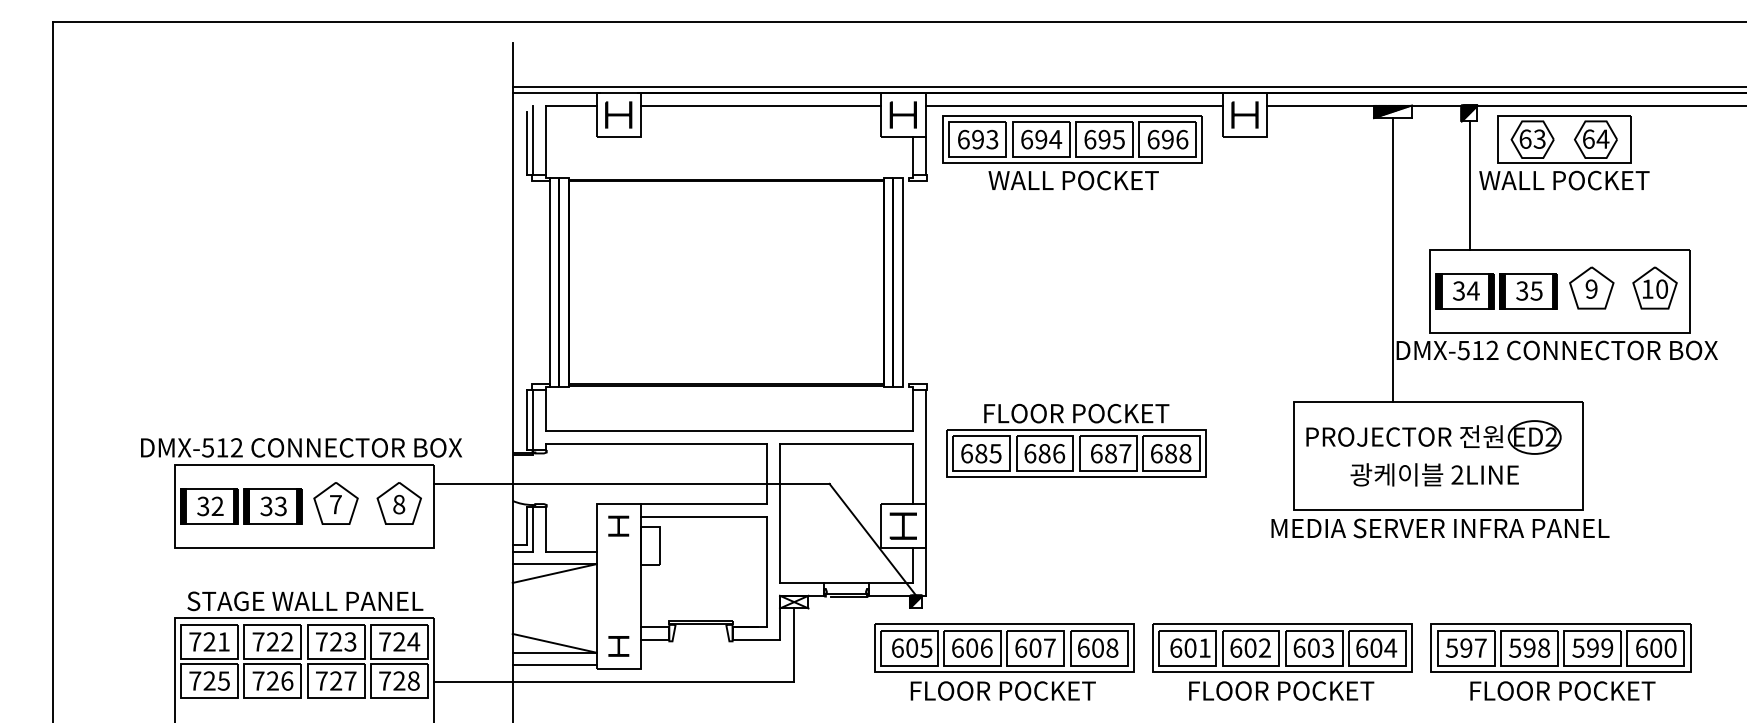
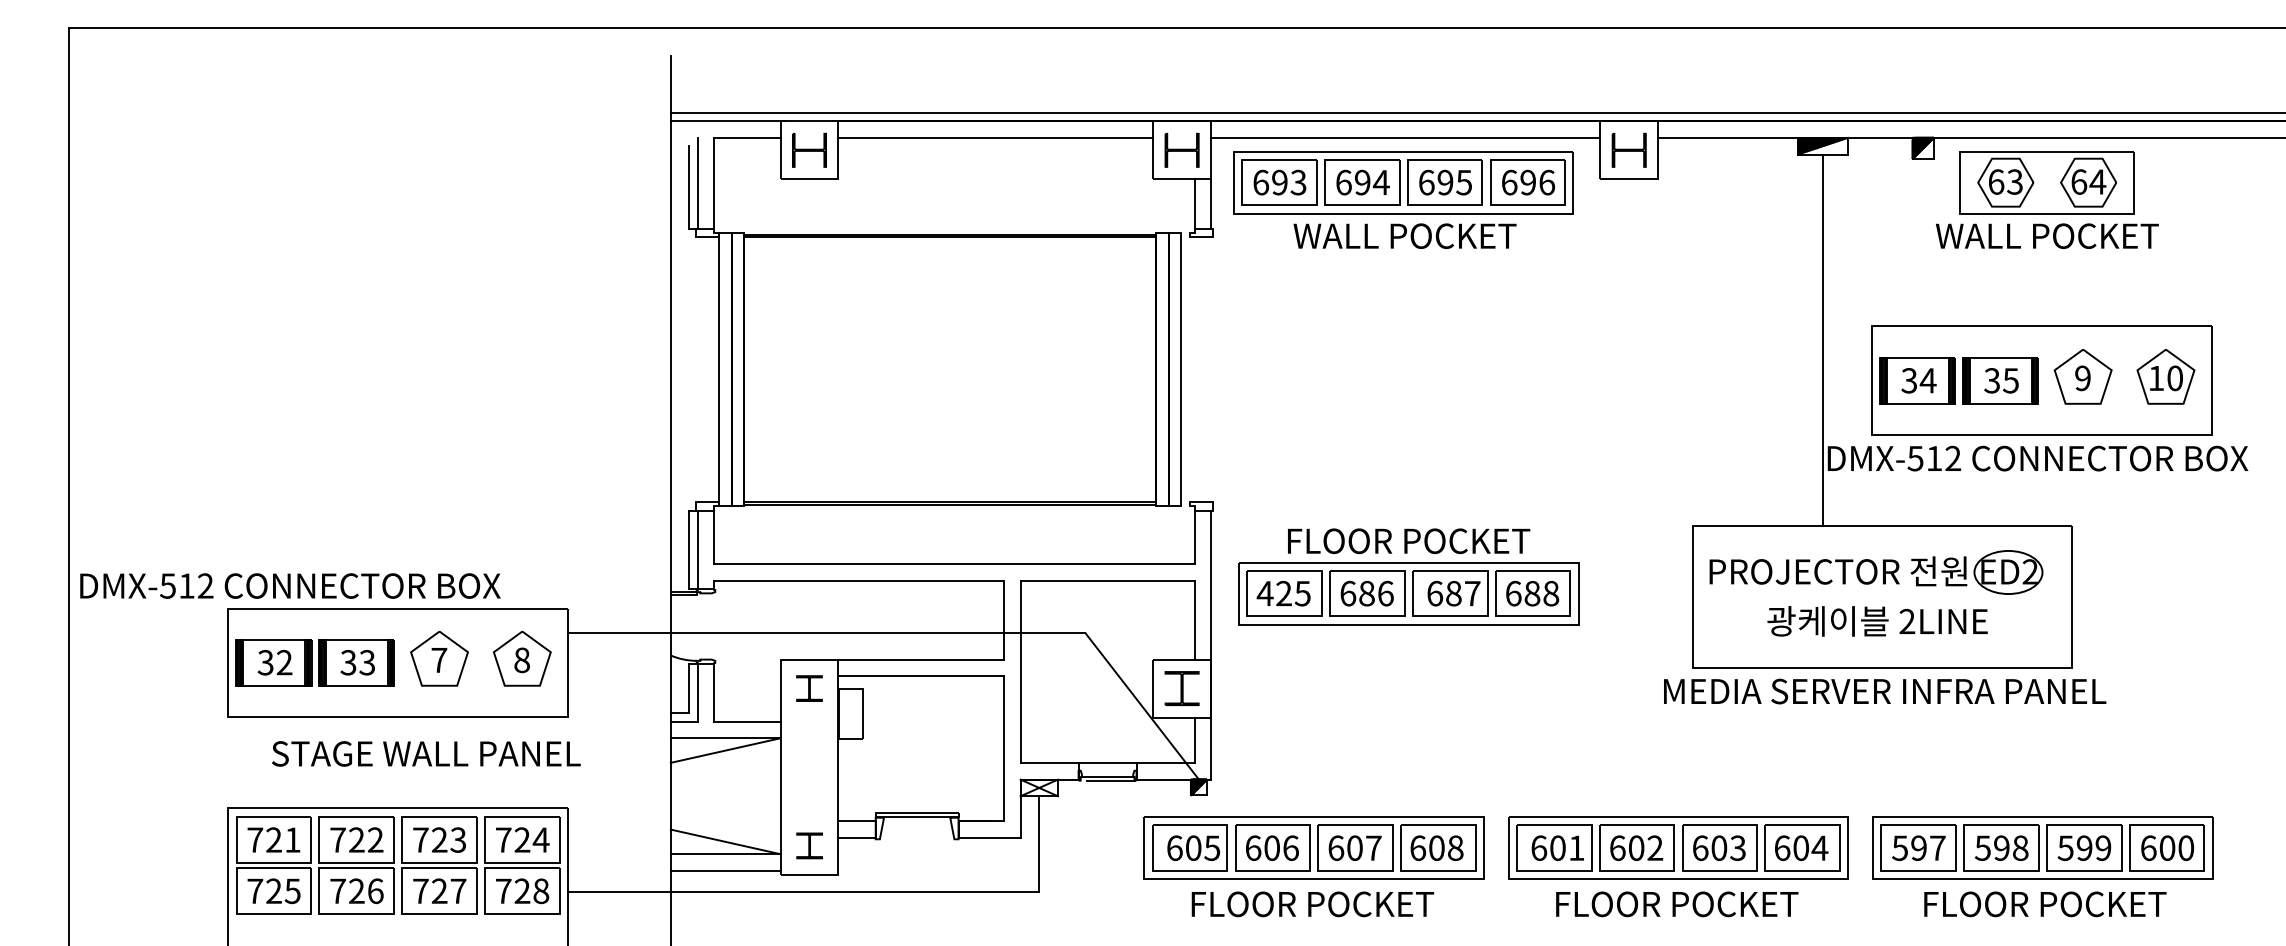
line: (1469, 185) -> (1923, 242), removed
text: (301, 447) -> (290, 585), moved
text: (973, 453) -> (1273, 593), 685 -> 425
text: (305, 601) -> (426, 753), moved

